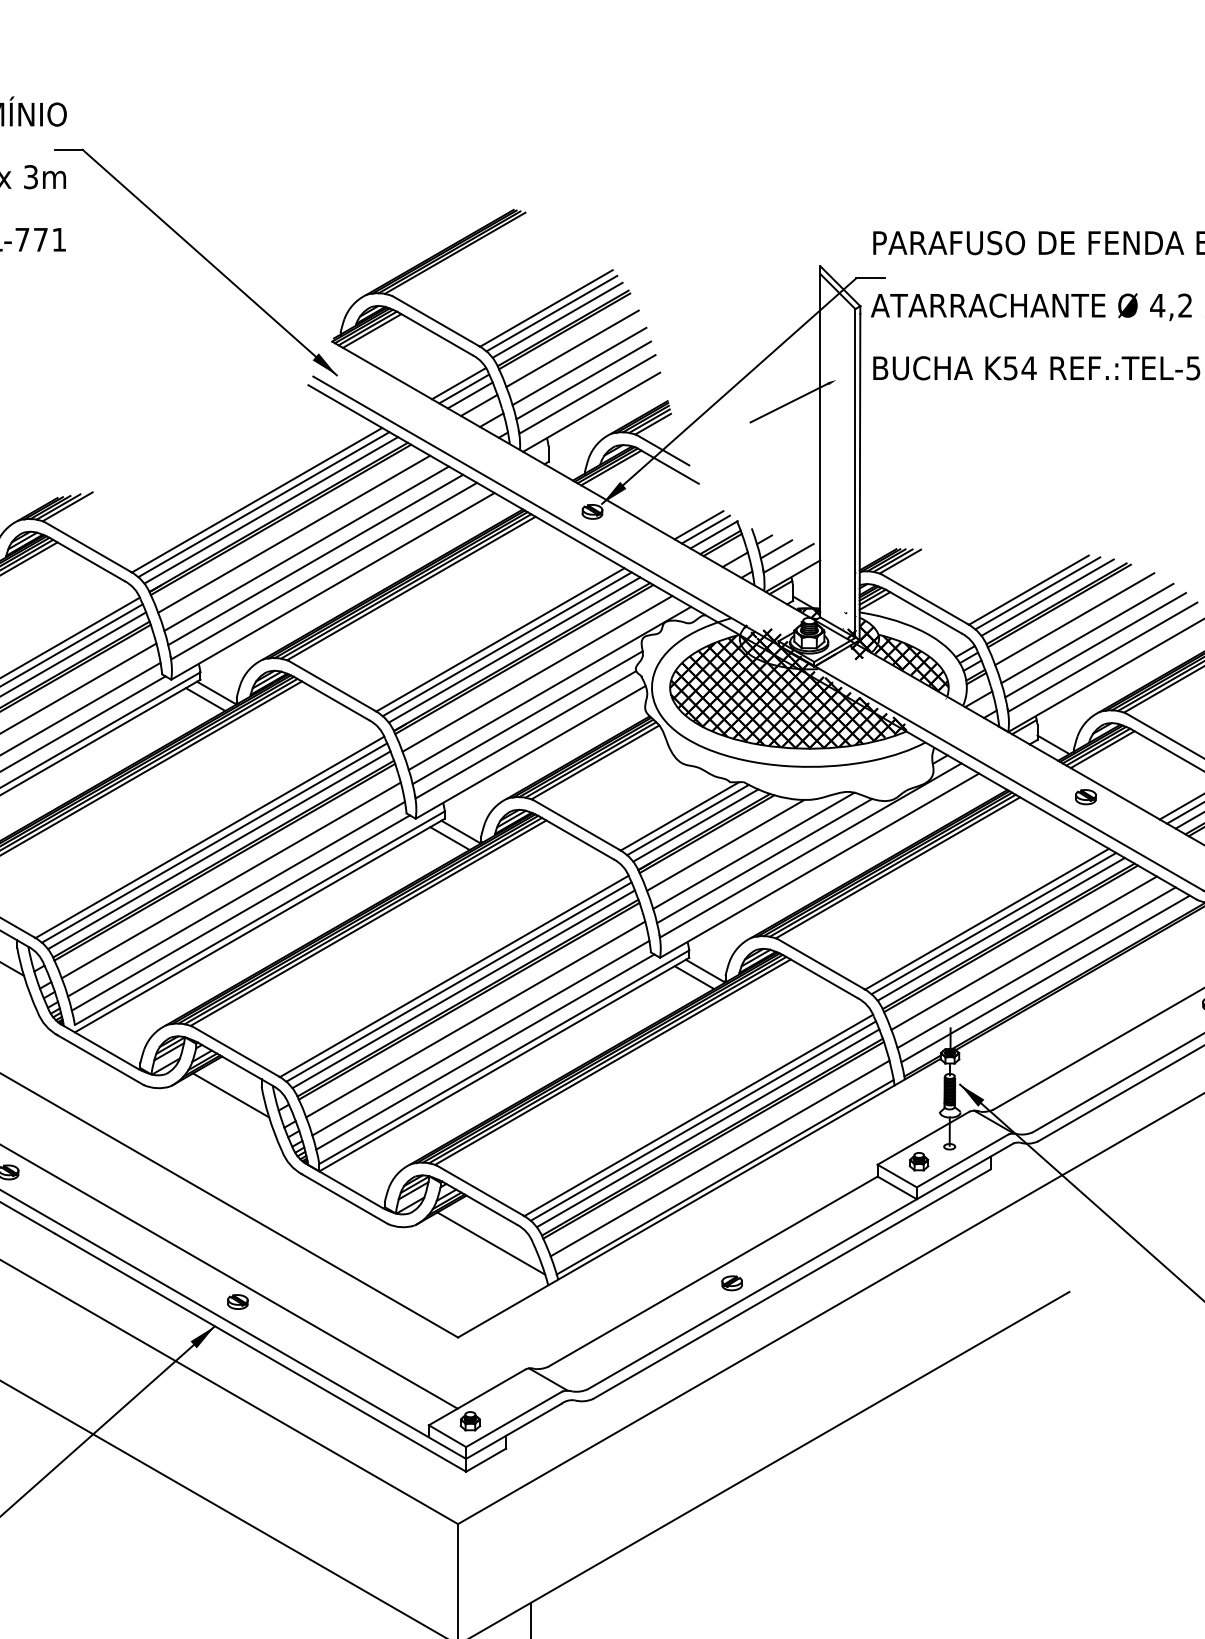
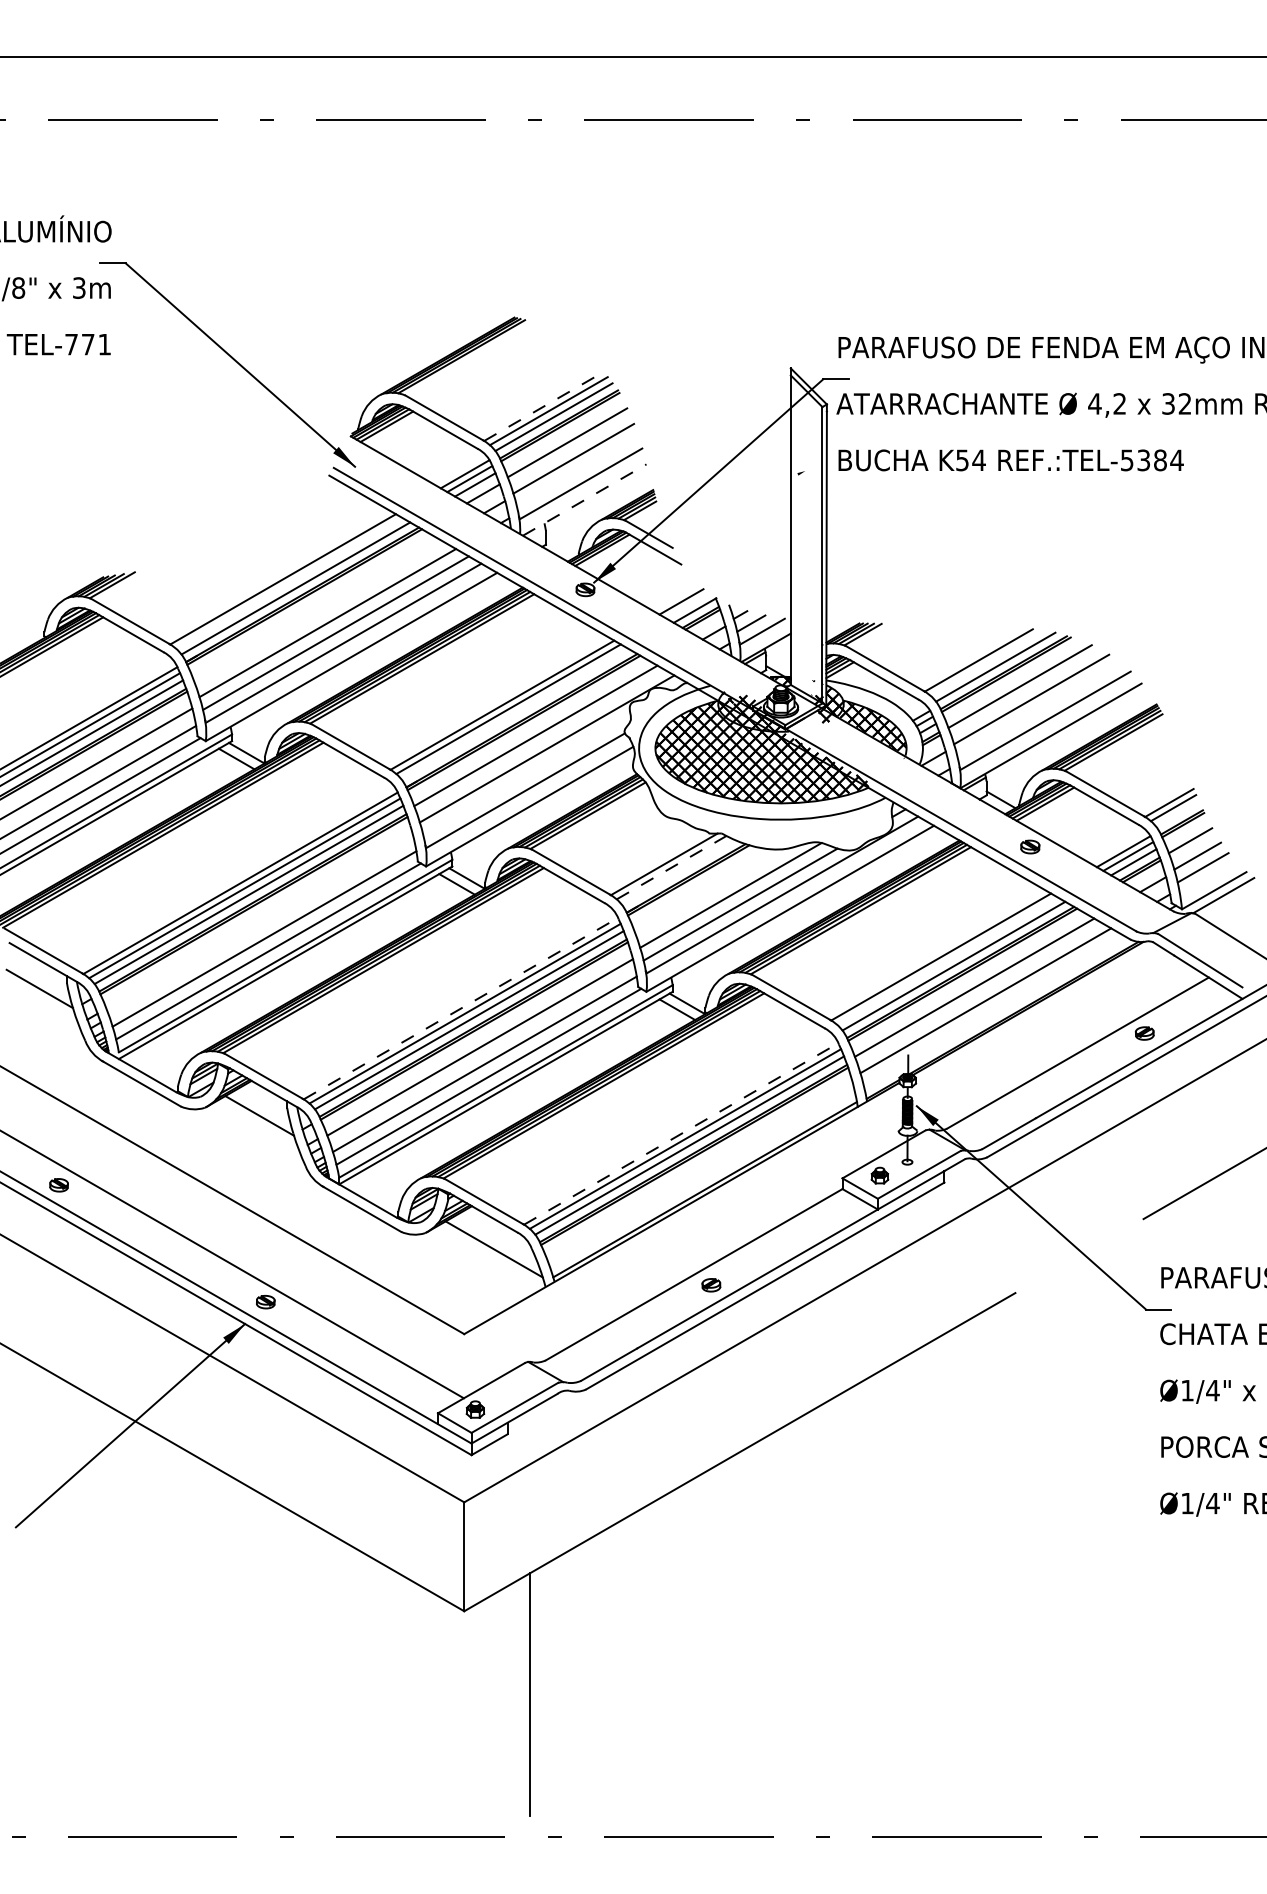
line: (547, 308) -> (544, 406), solid -> dashed
line: (583, 380) -> (577, 471), removed
line: (788, 402) -> (762, 491), removed
line: (592, 411) -> (585, 499), solid -> dashed
line: (264, 503) -> (289, 582), removed
line: (705, 529) -> (687, 605), removed
line: (294, 533) -> (316, 609), removed
line: (1037, 592) -> (986, 662), removed
line: (1095, 645) -> (1038, 710), removed
line: (513, 649) -> (514, 713), removed
line: (527, 717) -> (526, 775), removed
line: (689, 819) -> (672, 867), solid -> dashed
line: (695, 825) -> (678, 872), removed
line: (725, 845) -> (705, 890), removed
line: (230, 879) -> (259, 921), removed
line: (994, 923) -> (947, 960), removed
line: (453, 976) -> (460, 1008), solid -> dashed
line: (1046, 978) -> (994, 1010), removed
line: (699, 1114) -> (681, 1133), solid -> dashed
line: (720, 1158) -> (700, 1172), removed

